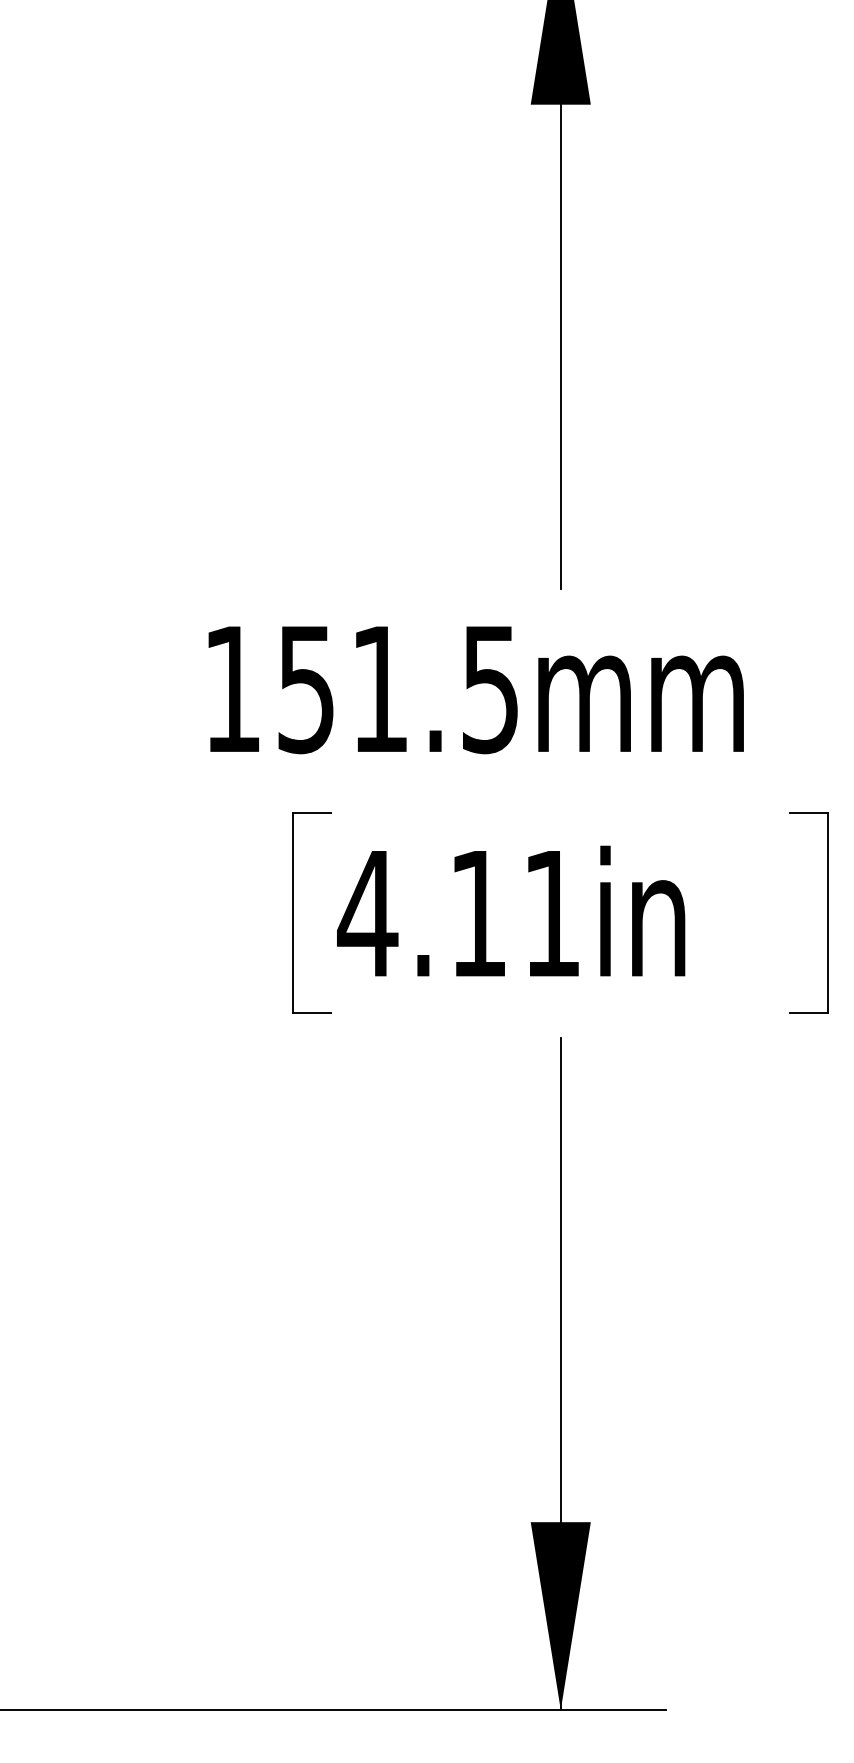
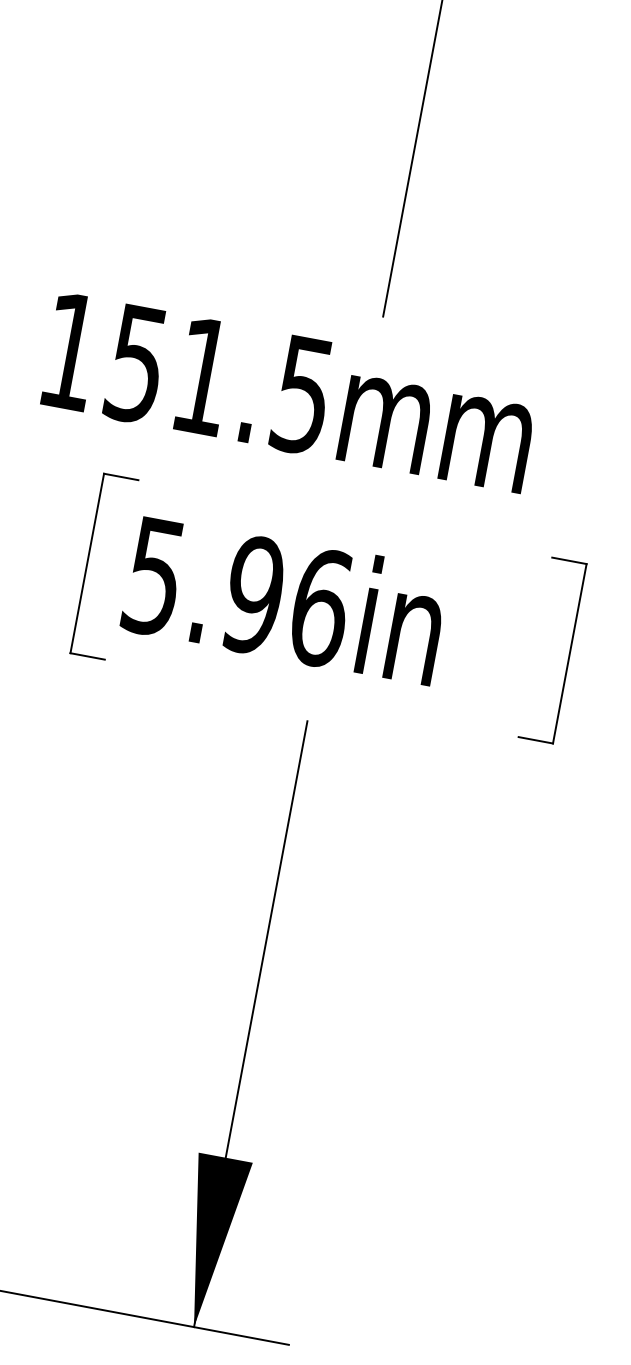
text: (459, 913) -> (237, 592), 4.11in -> 5.96in

